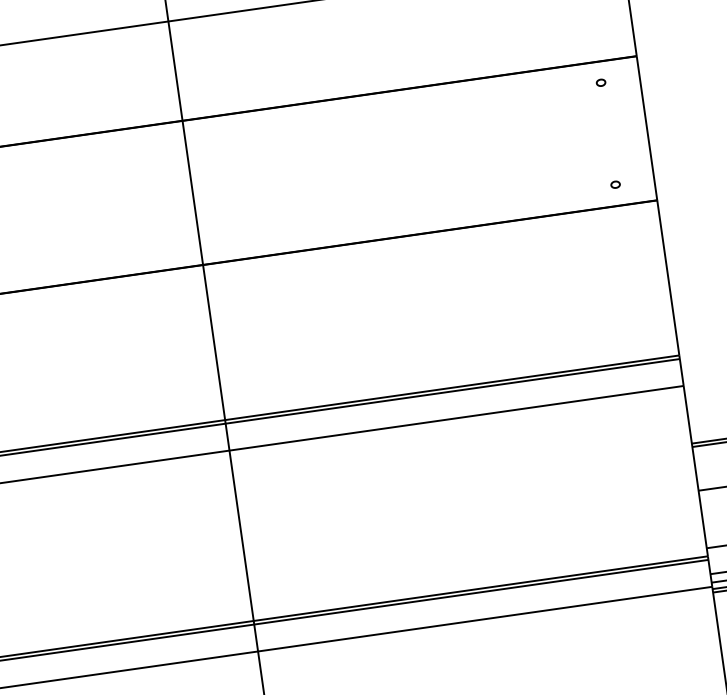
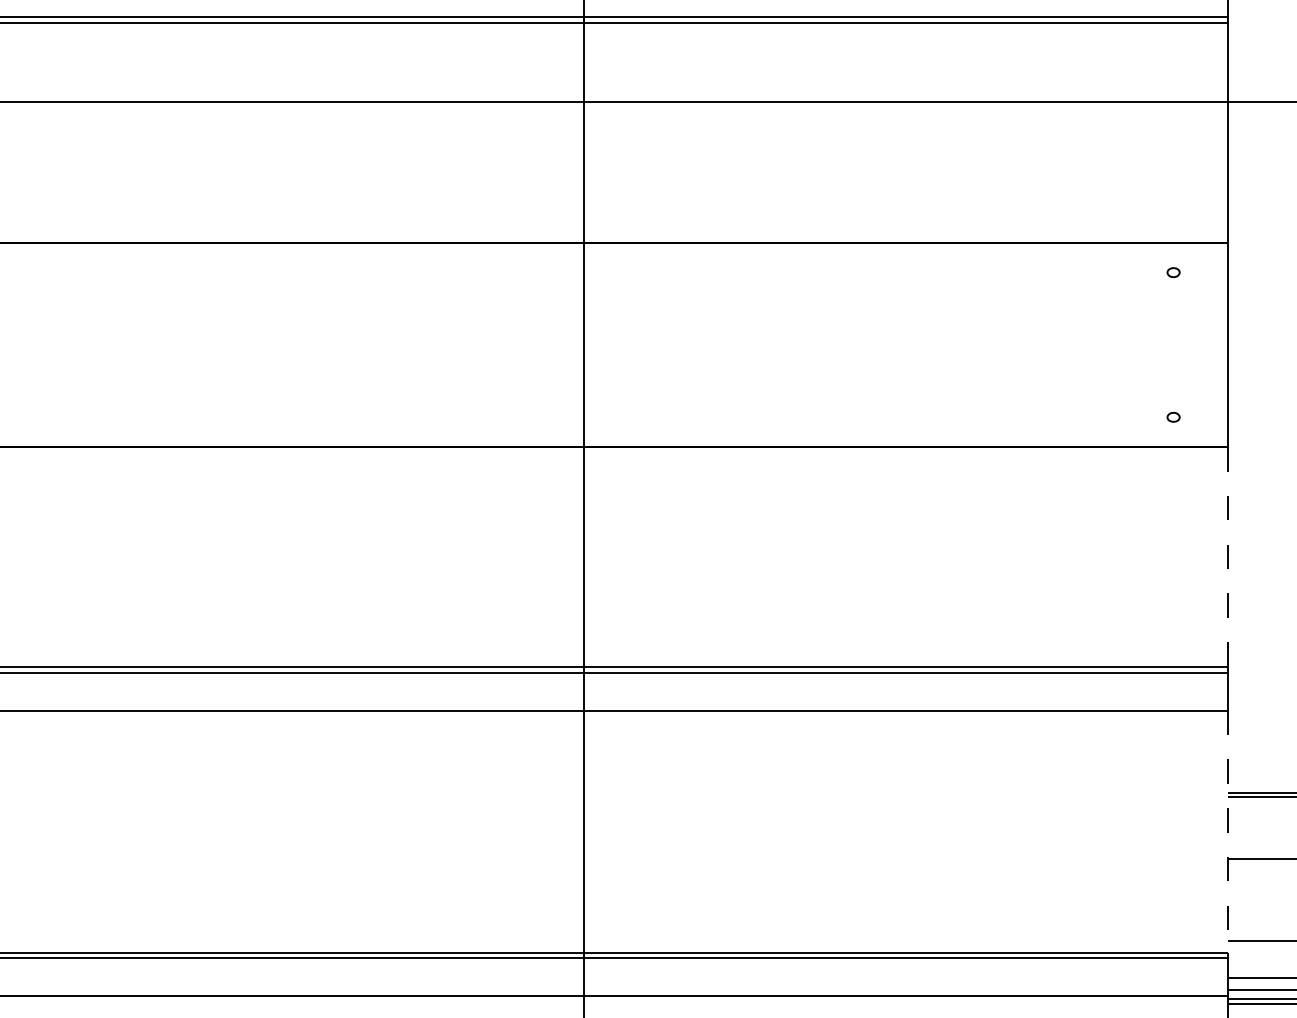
line: (668, 278) -> (1228, 557), solid -> dashed
line: (695, 471) -> (1228, 831), solid -> dashed

